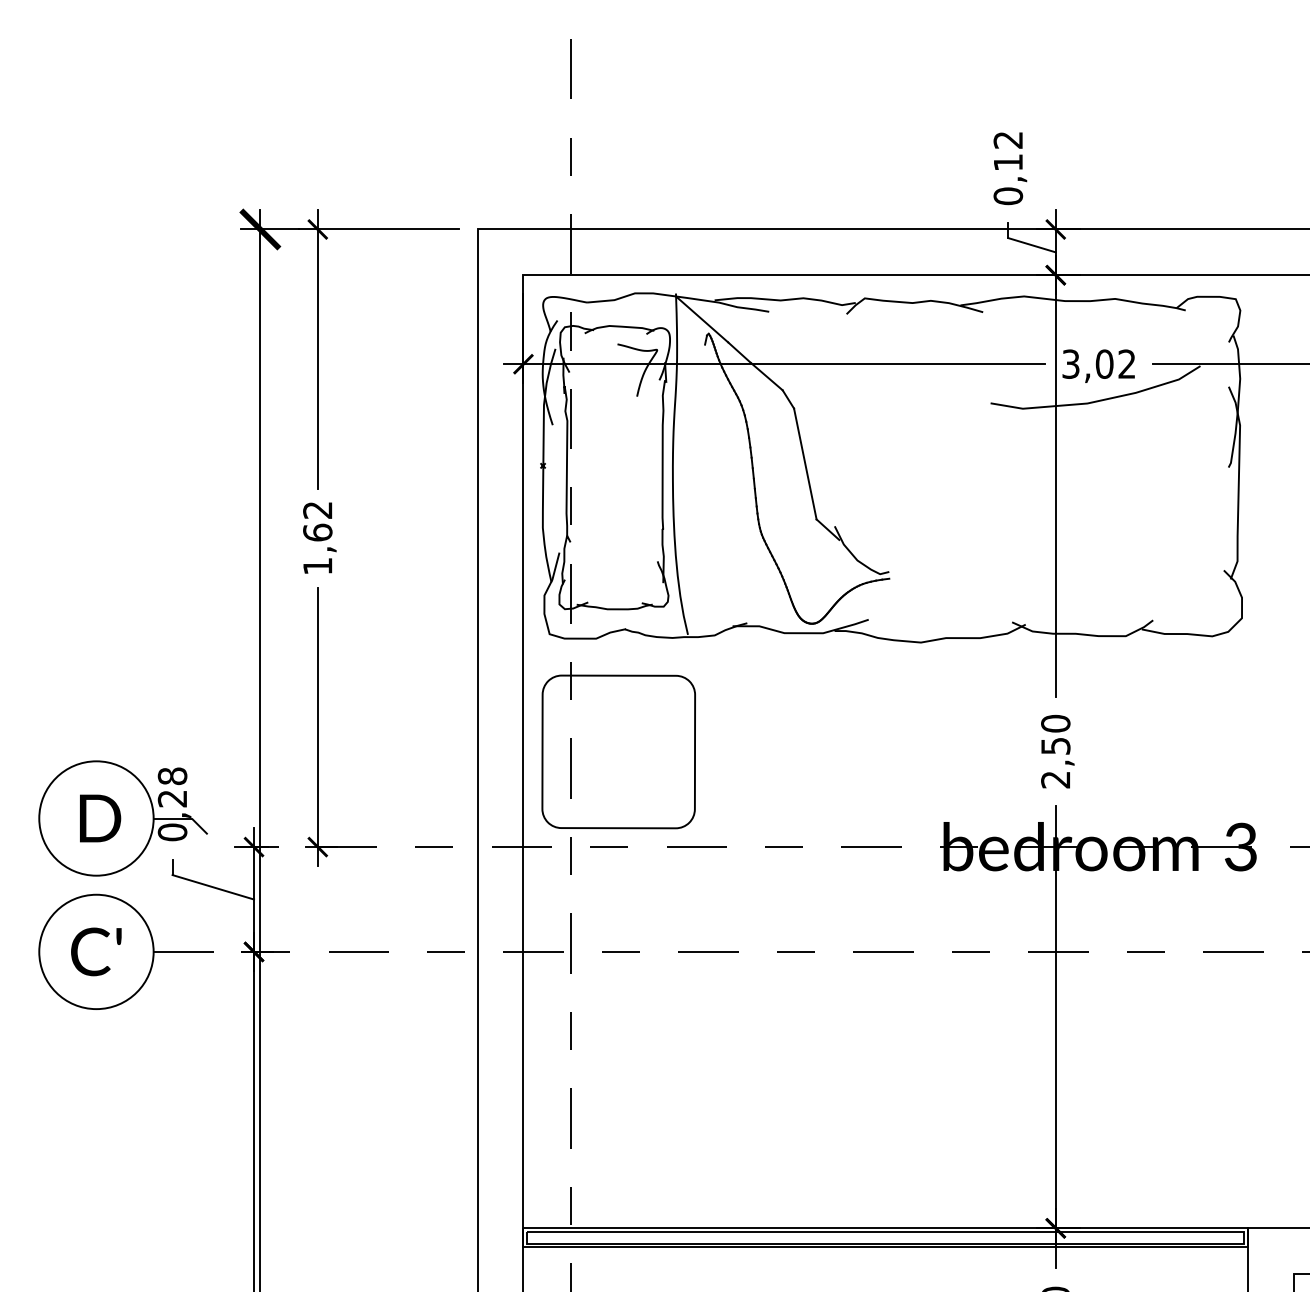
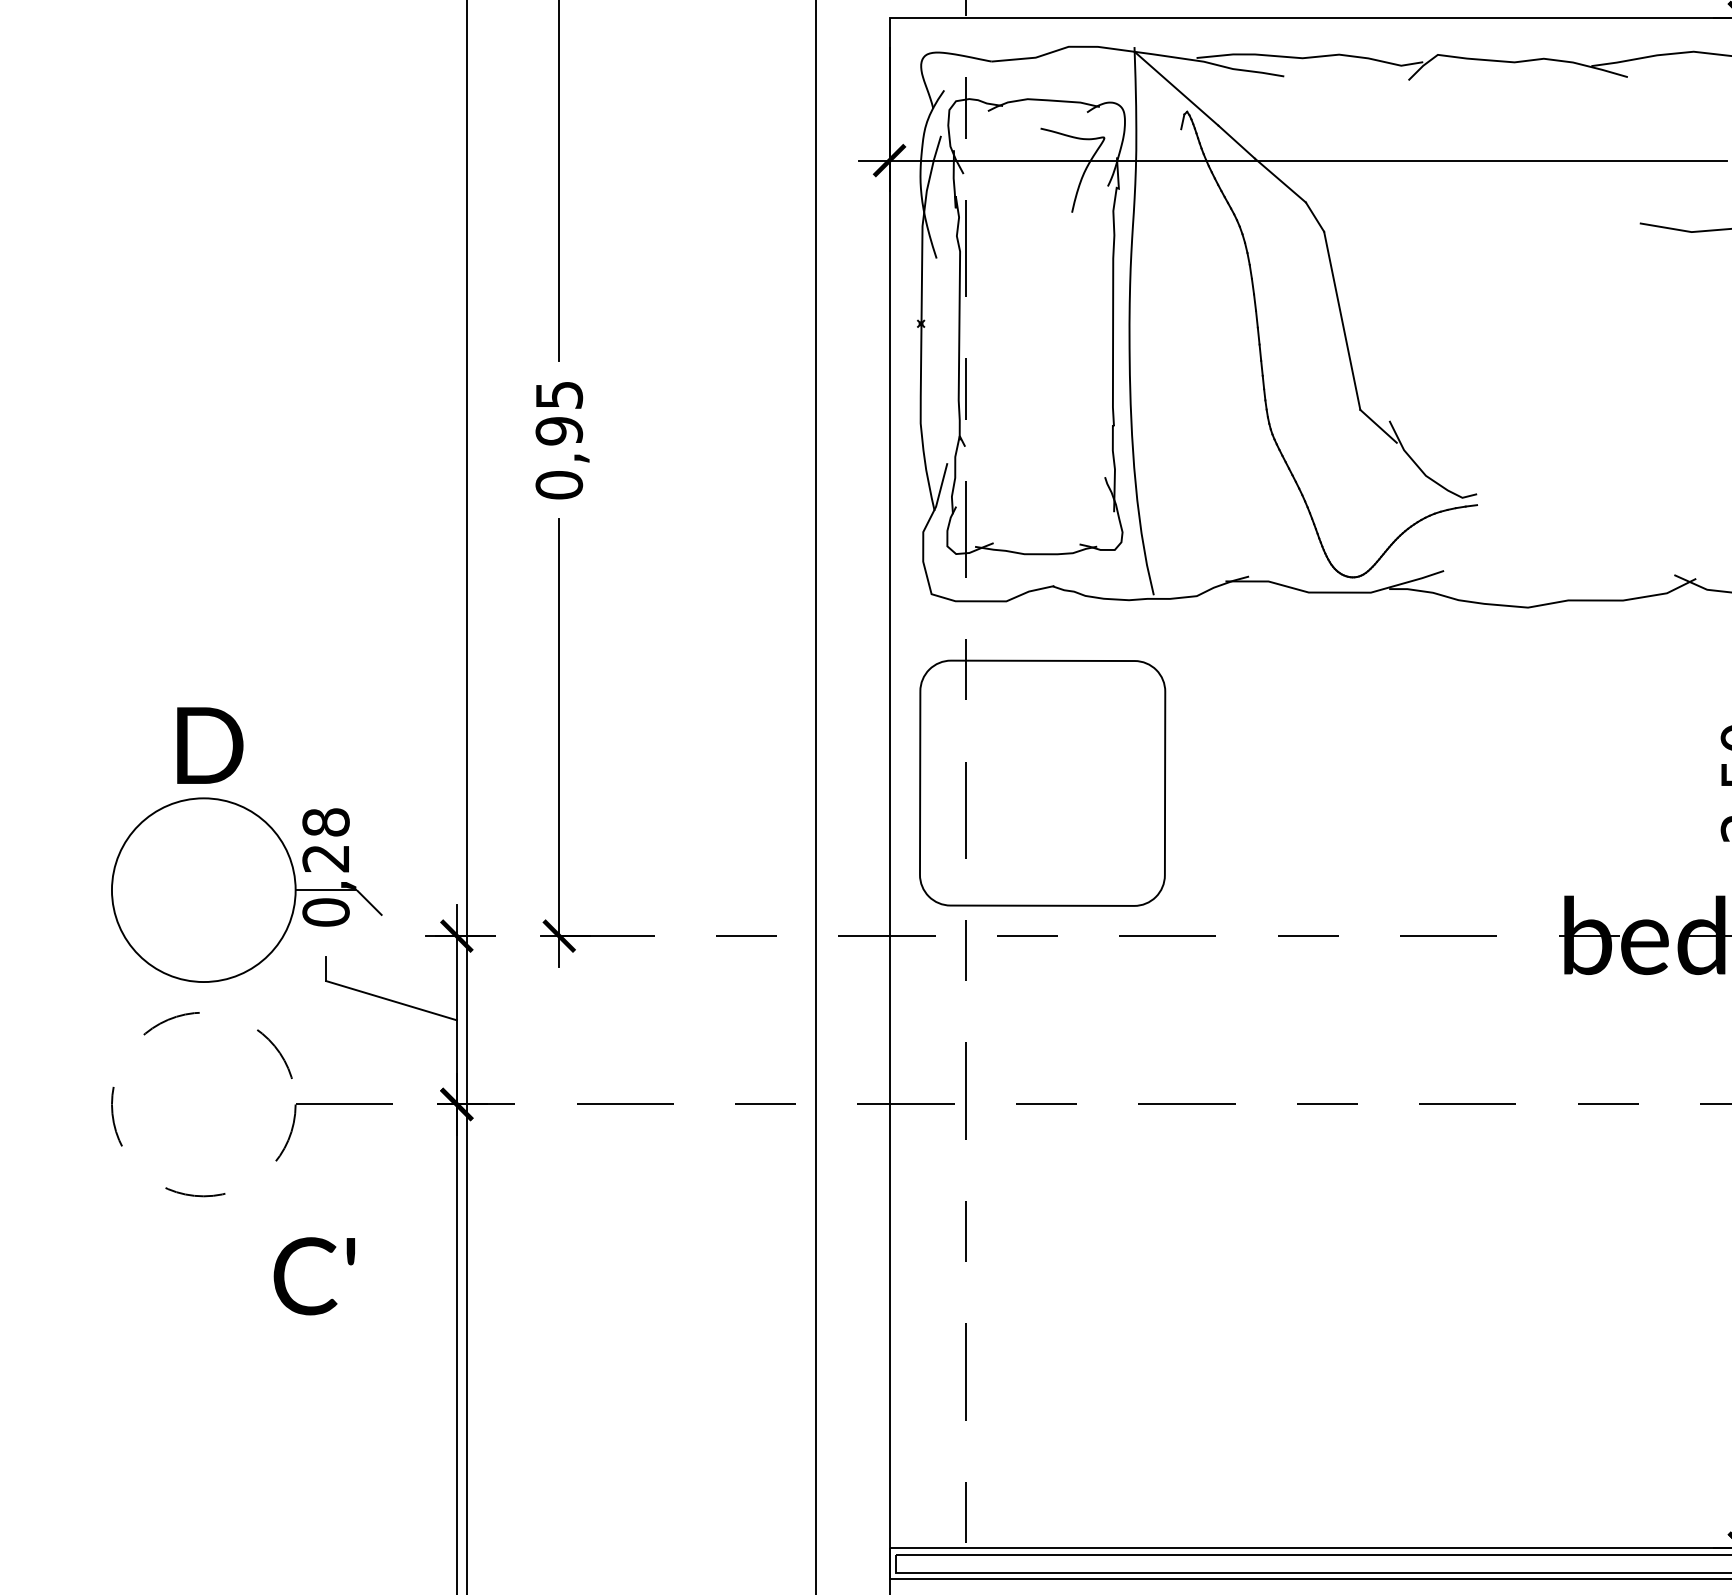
text: (317, 538) -> (558, 440), 1,62 -> 0,95
text: (100, 818) -> (210, 745), moved
circle: (96, 951) -> (203, 1103), solid -> dashed
text: (96, 951) -> (314, 1275), moved

